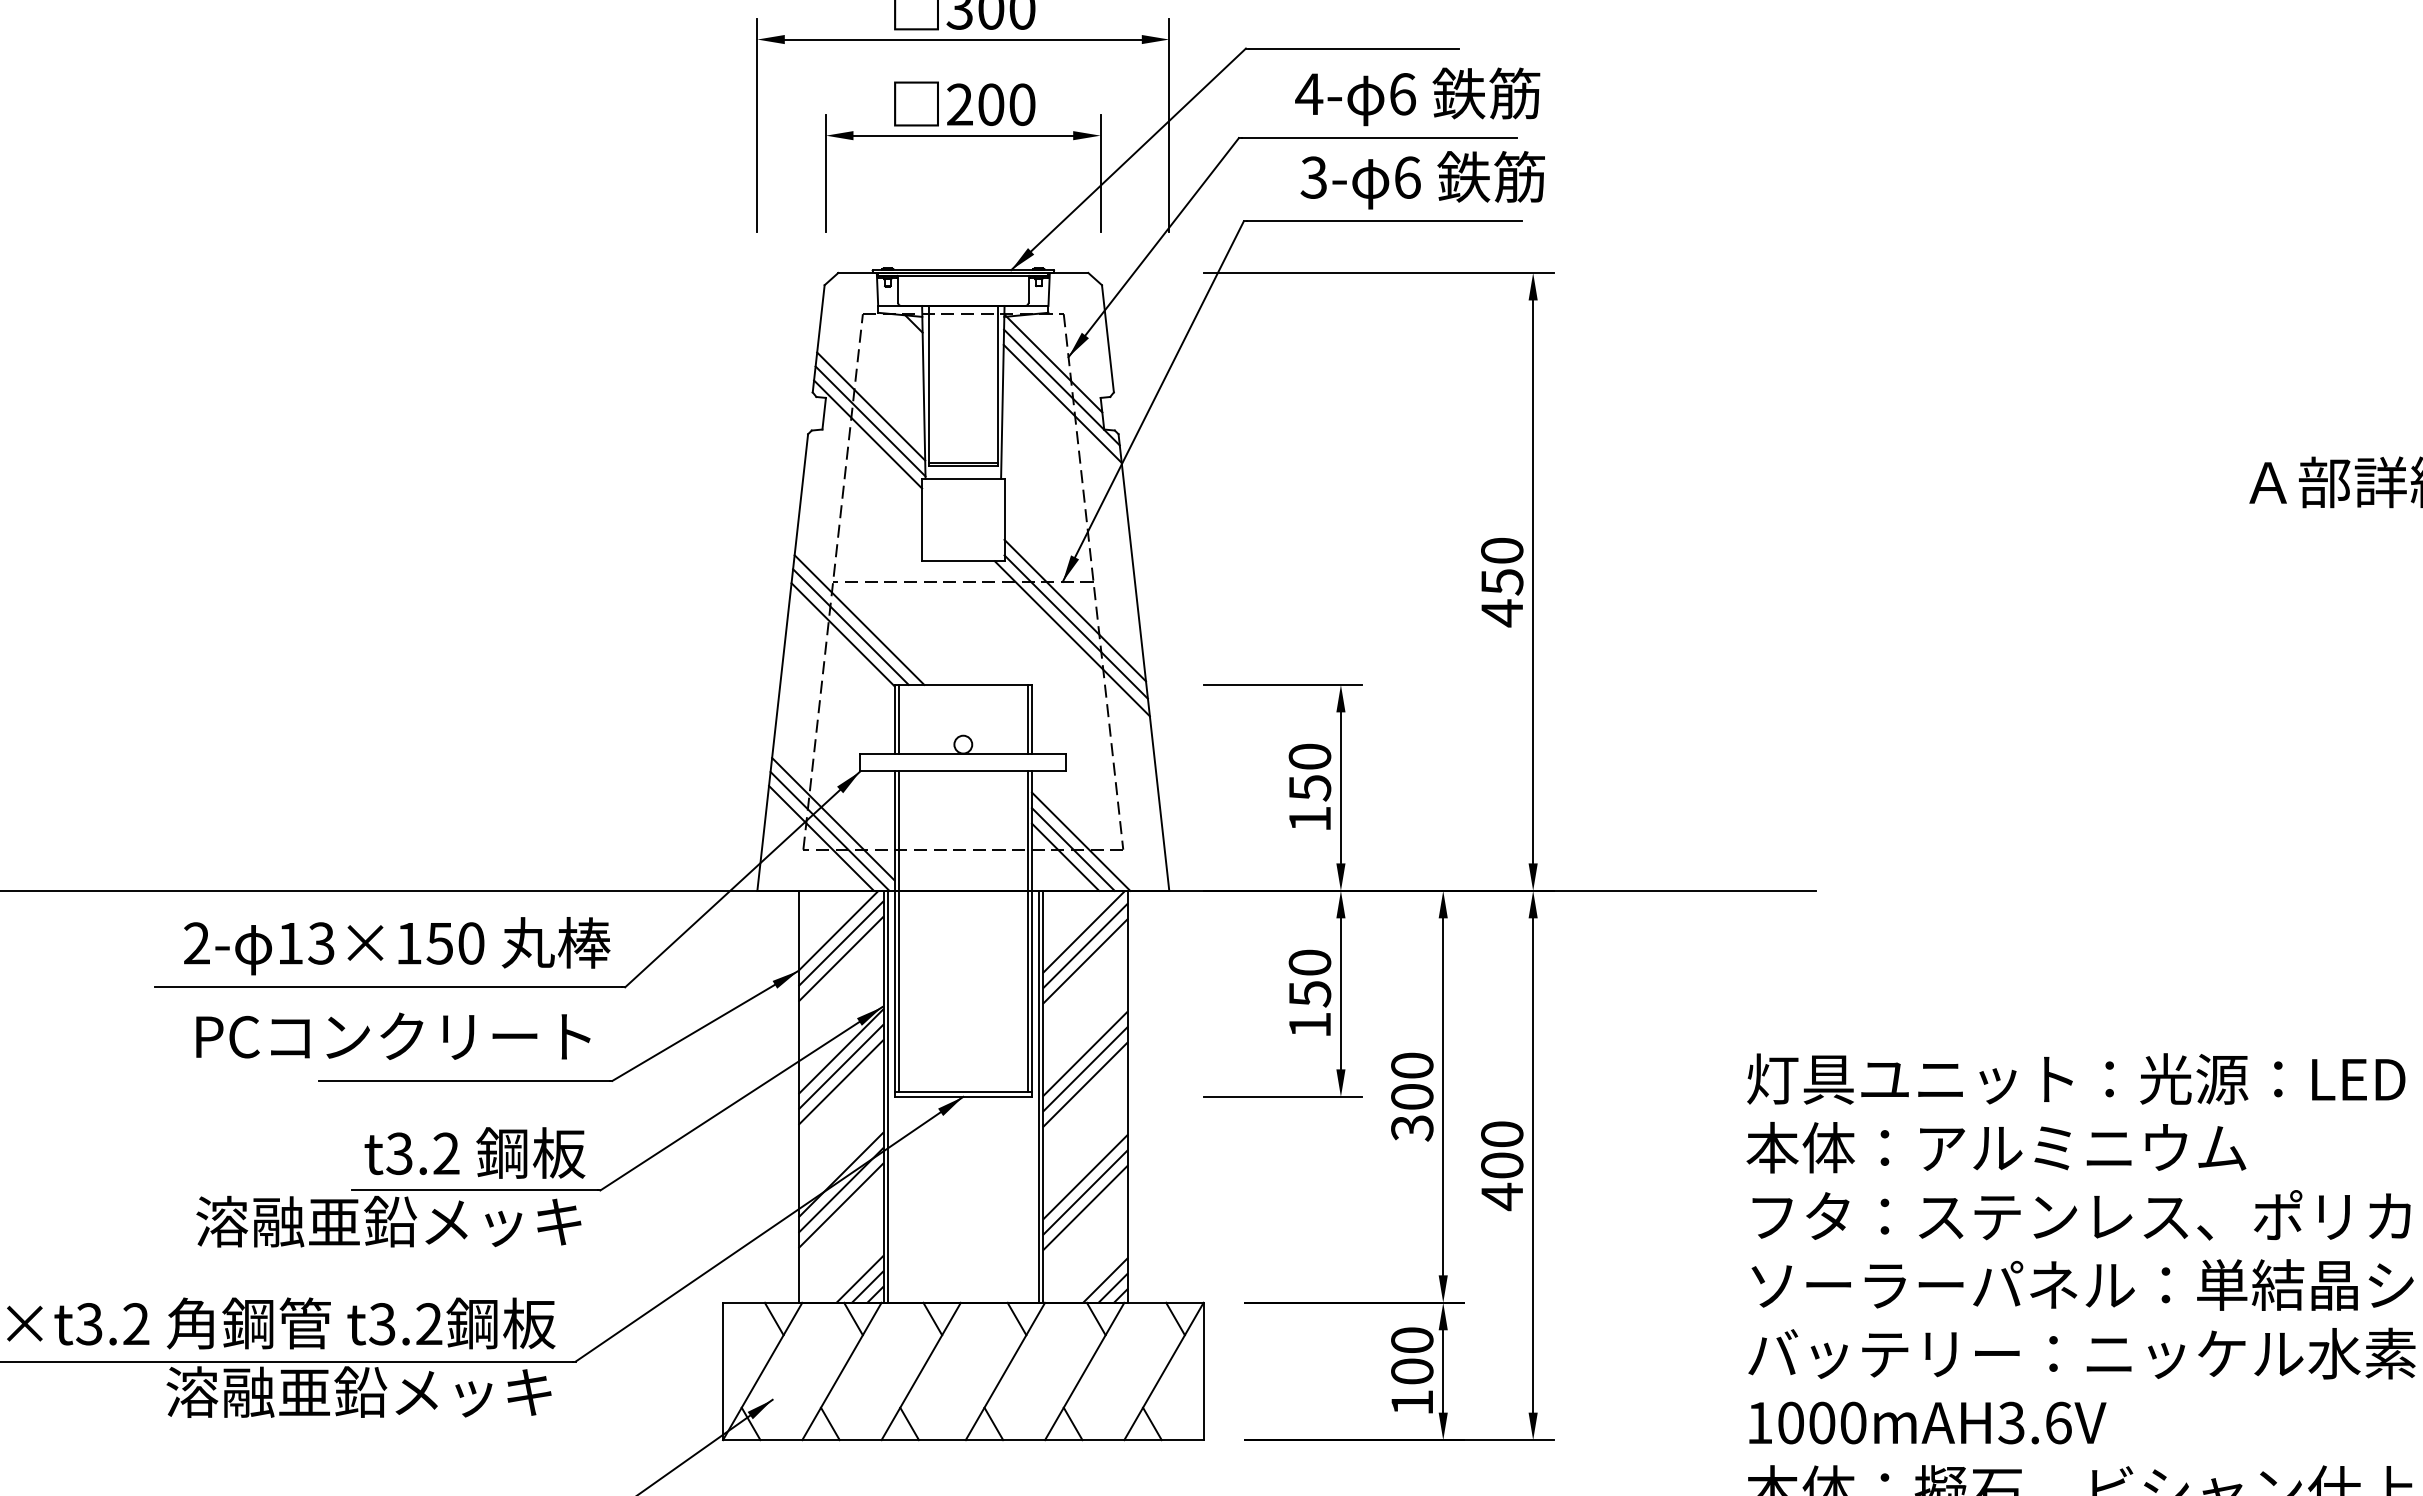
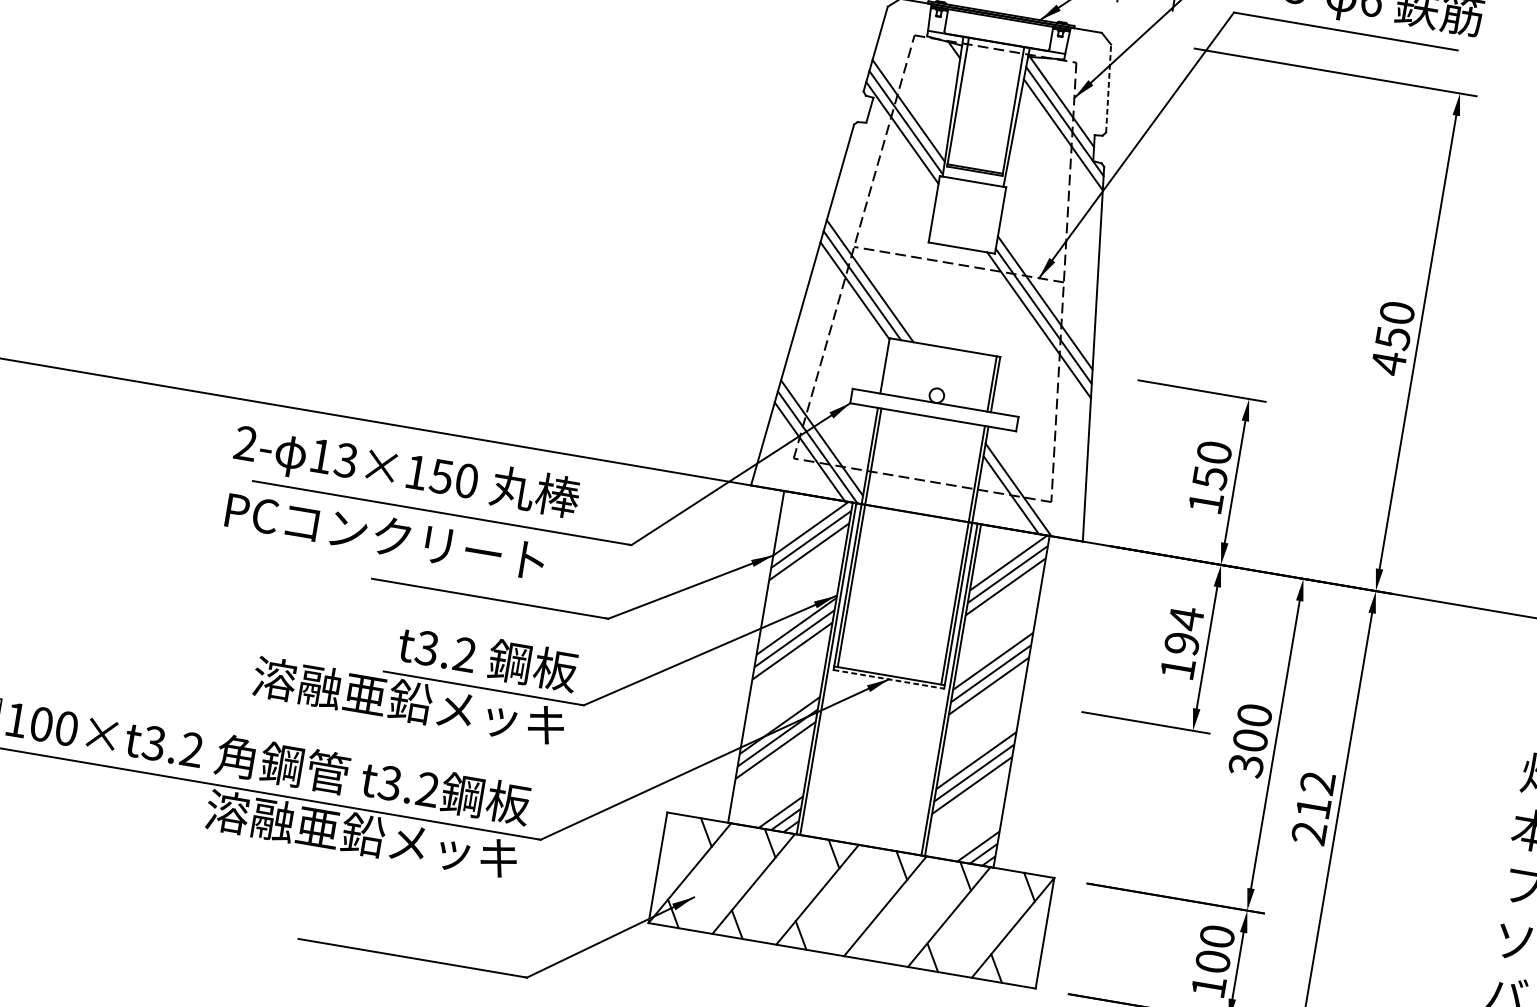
line: (1107, 338) -> (1108, 88), solid -> dashed
line: (899, 718) -> (889, 365), removed
line: (1065, 856) -> (1003, 499), removed
text: (397, 946) -> (406, 473), moved
text: (1309, 977) -> (1183, 630), 150 -> 194
text: (393, 1035) -> (385, 535), moved
line: (963, 1096) -> (889, 679), solid -> dashed
text: (1502, 1166) -> (1313, 808), 400 -> 212
line: (993, 1423) -> (868, 946), removed

